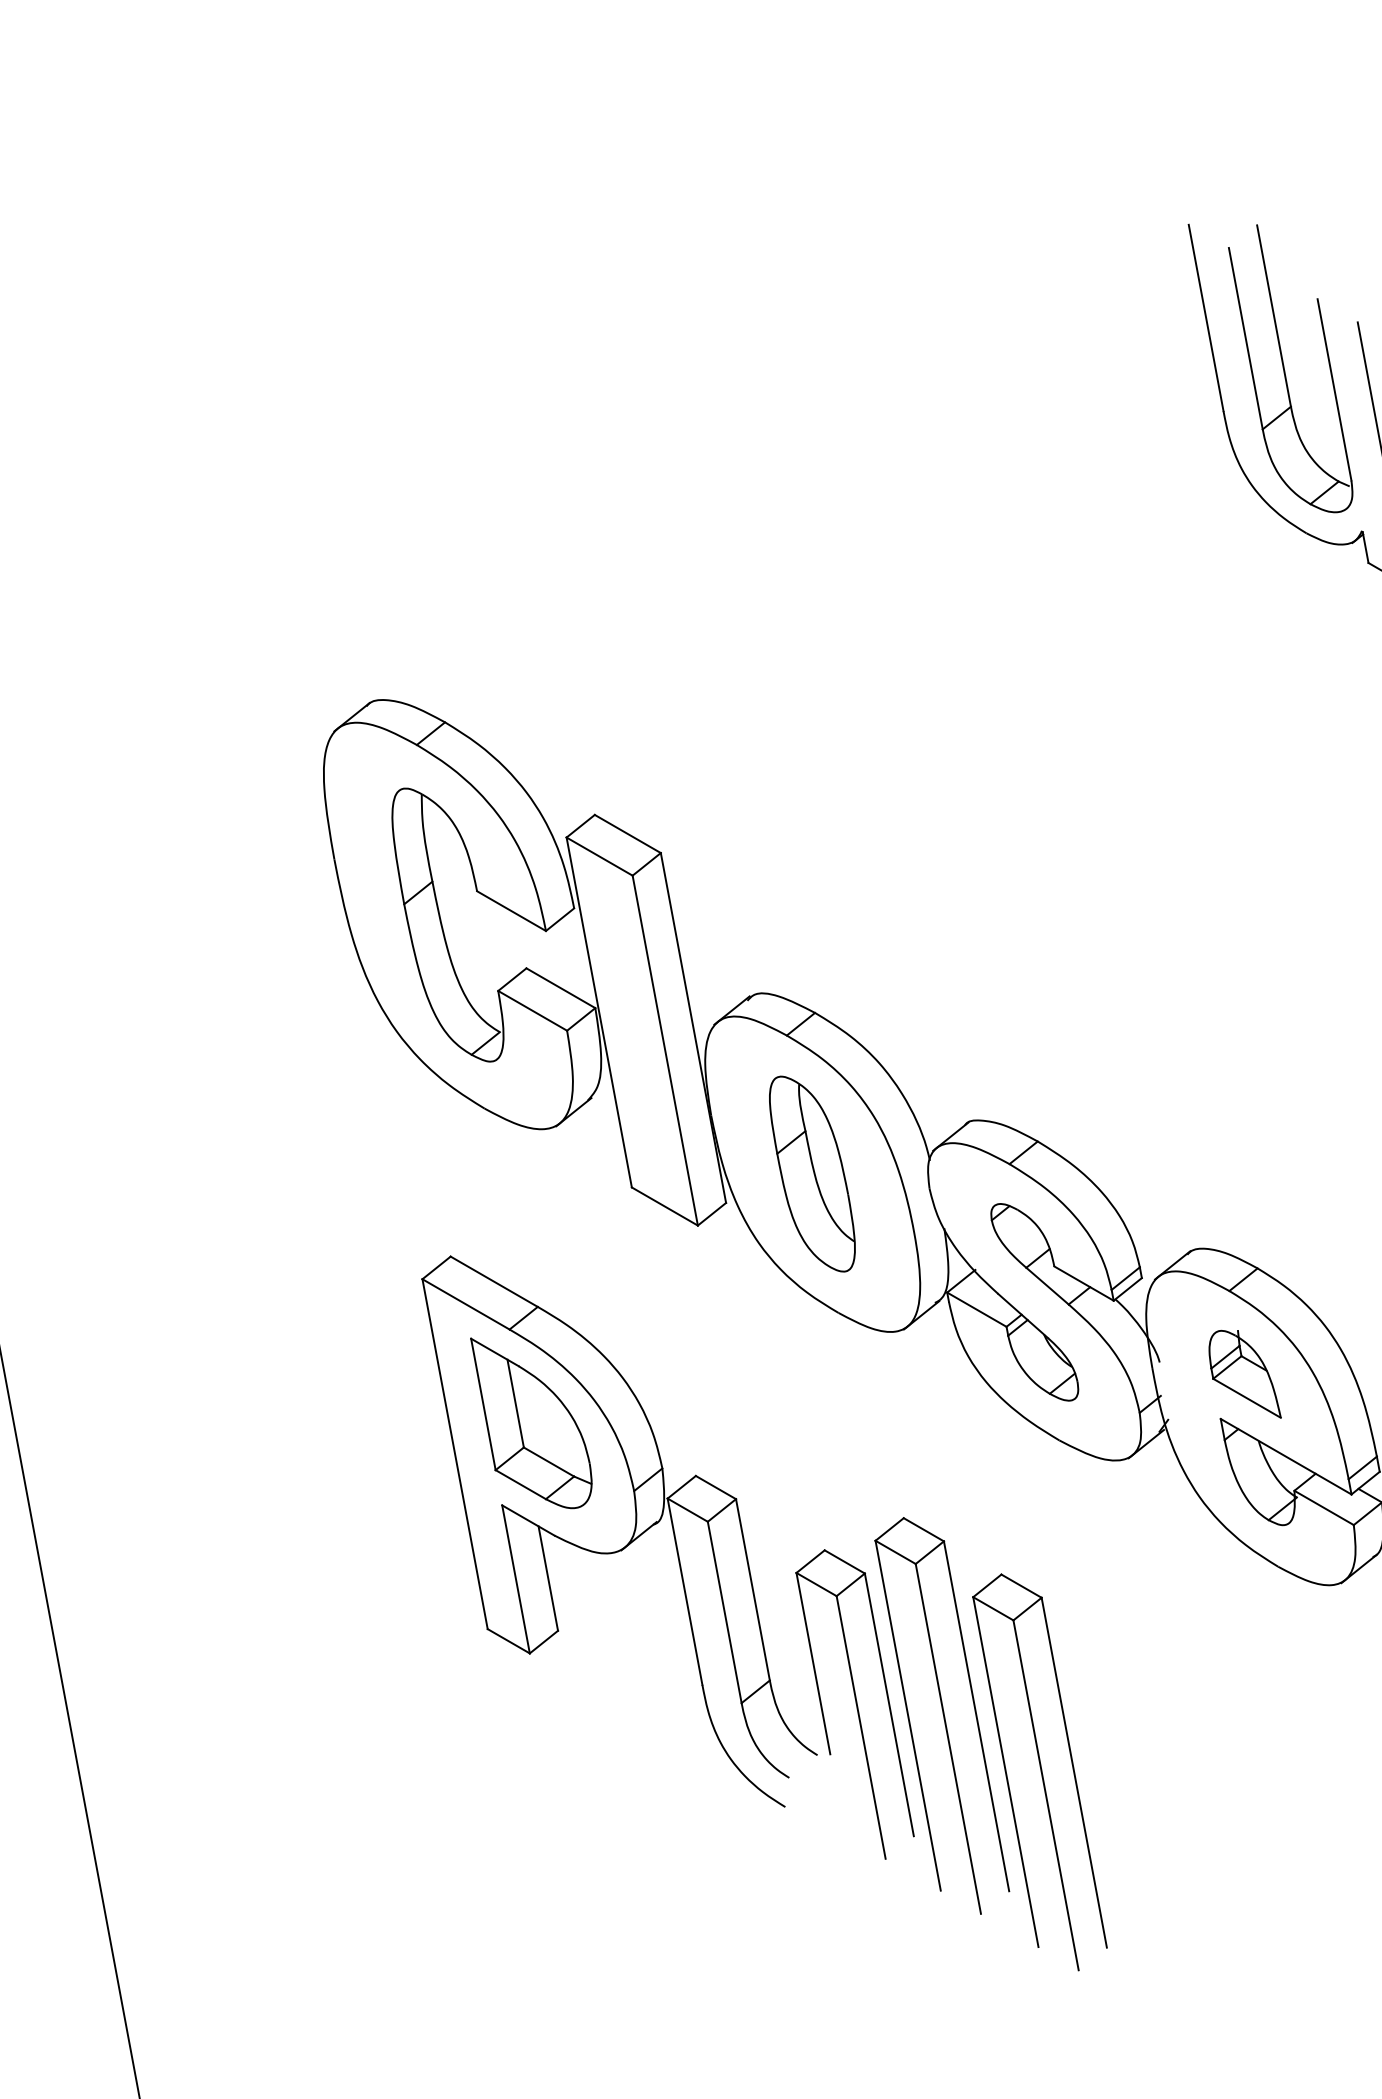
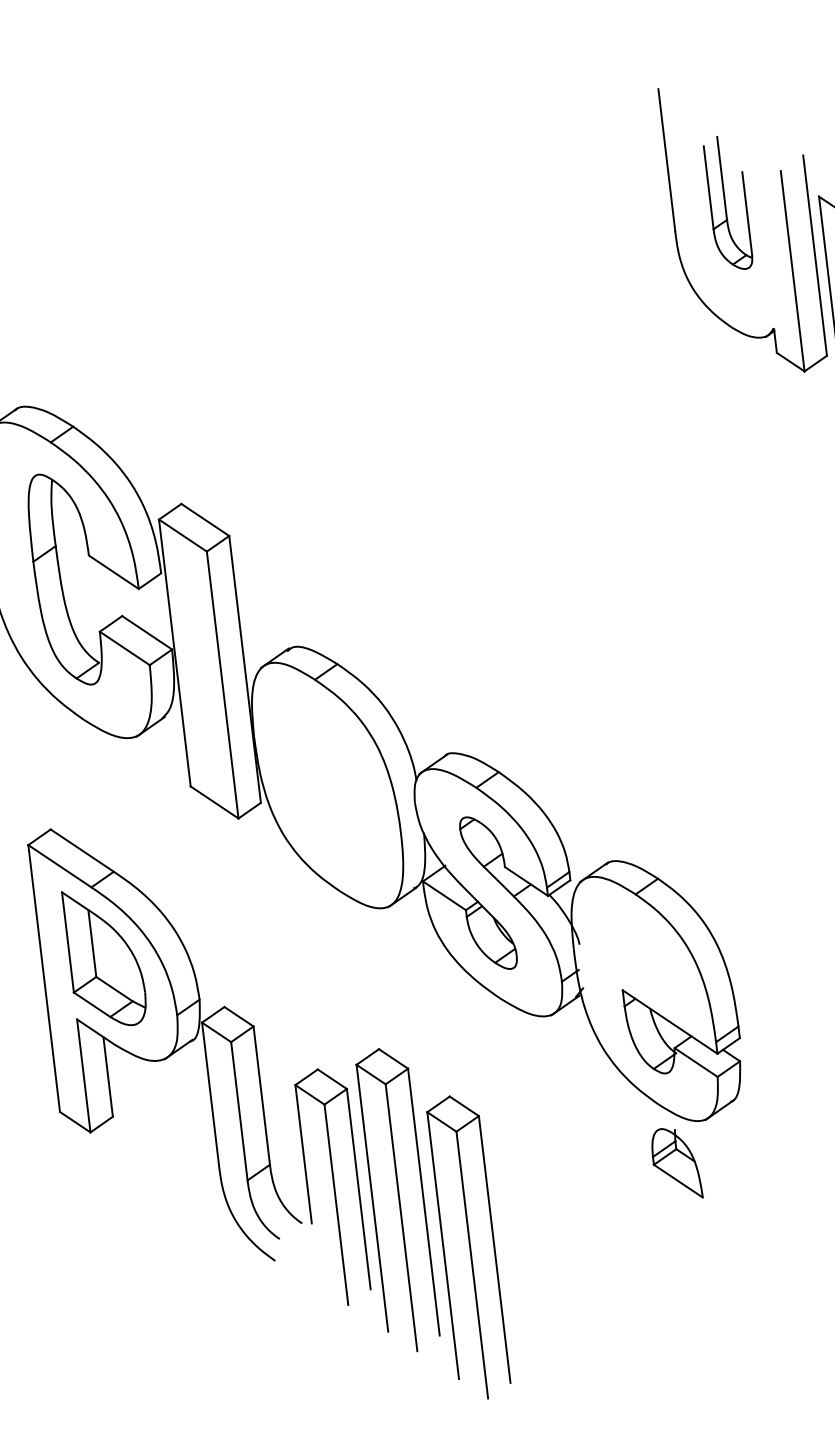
part: (1290, 368) -> (727, 202), size x0.6
part: (812, 1173) -> (327, 784), removed
part: (1244, 1373) -> (677, 1162), moved

